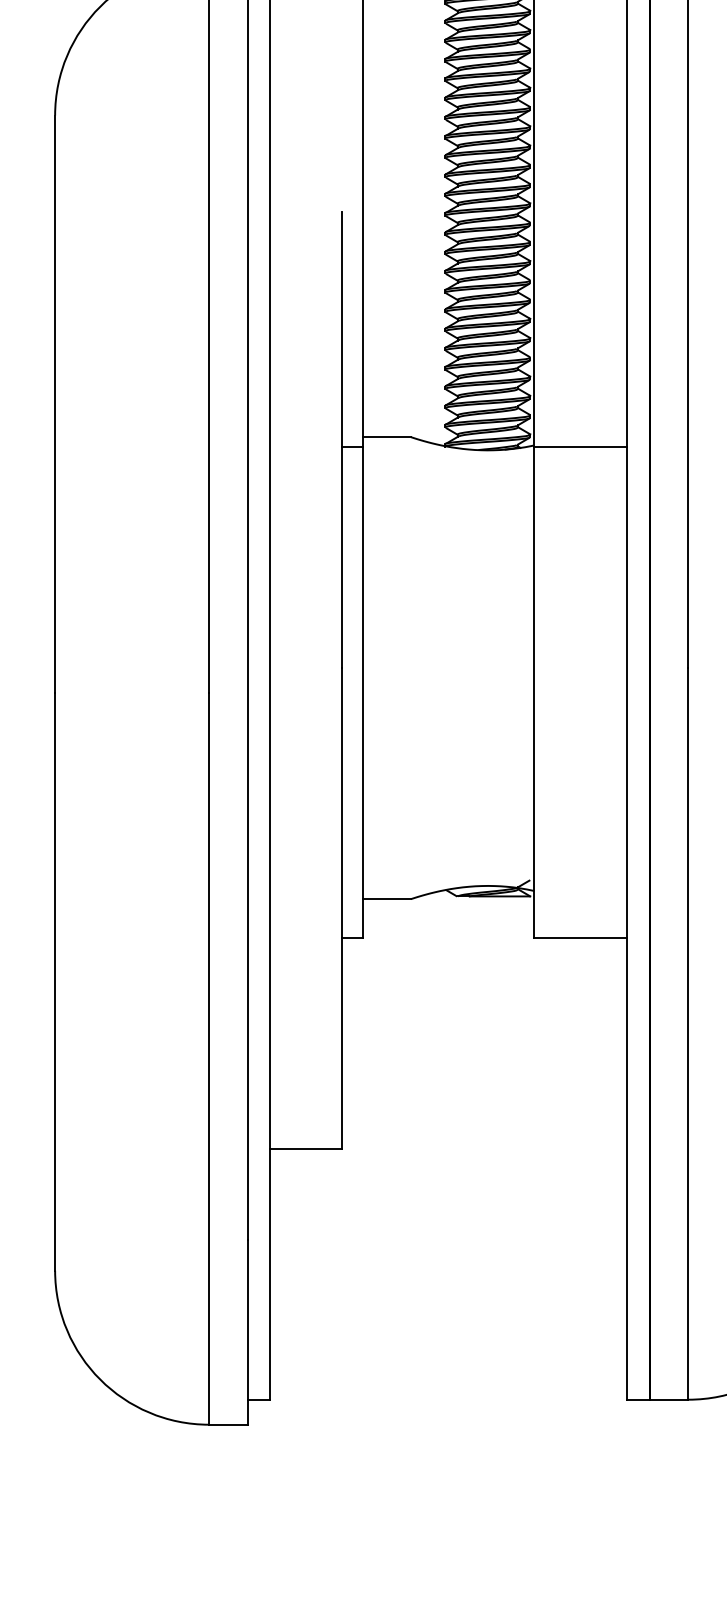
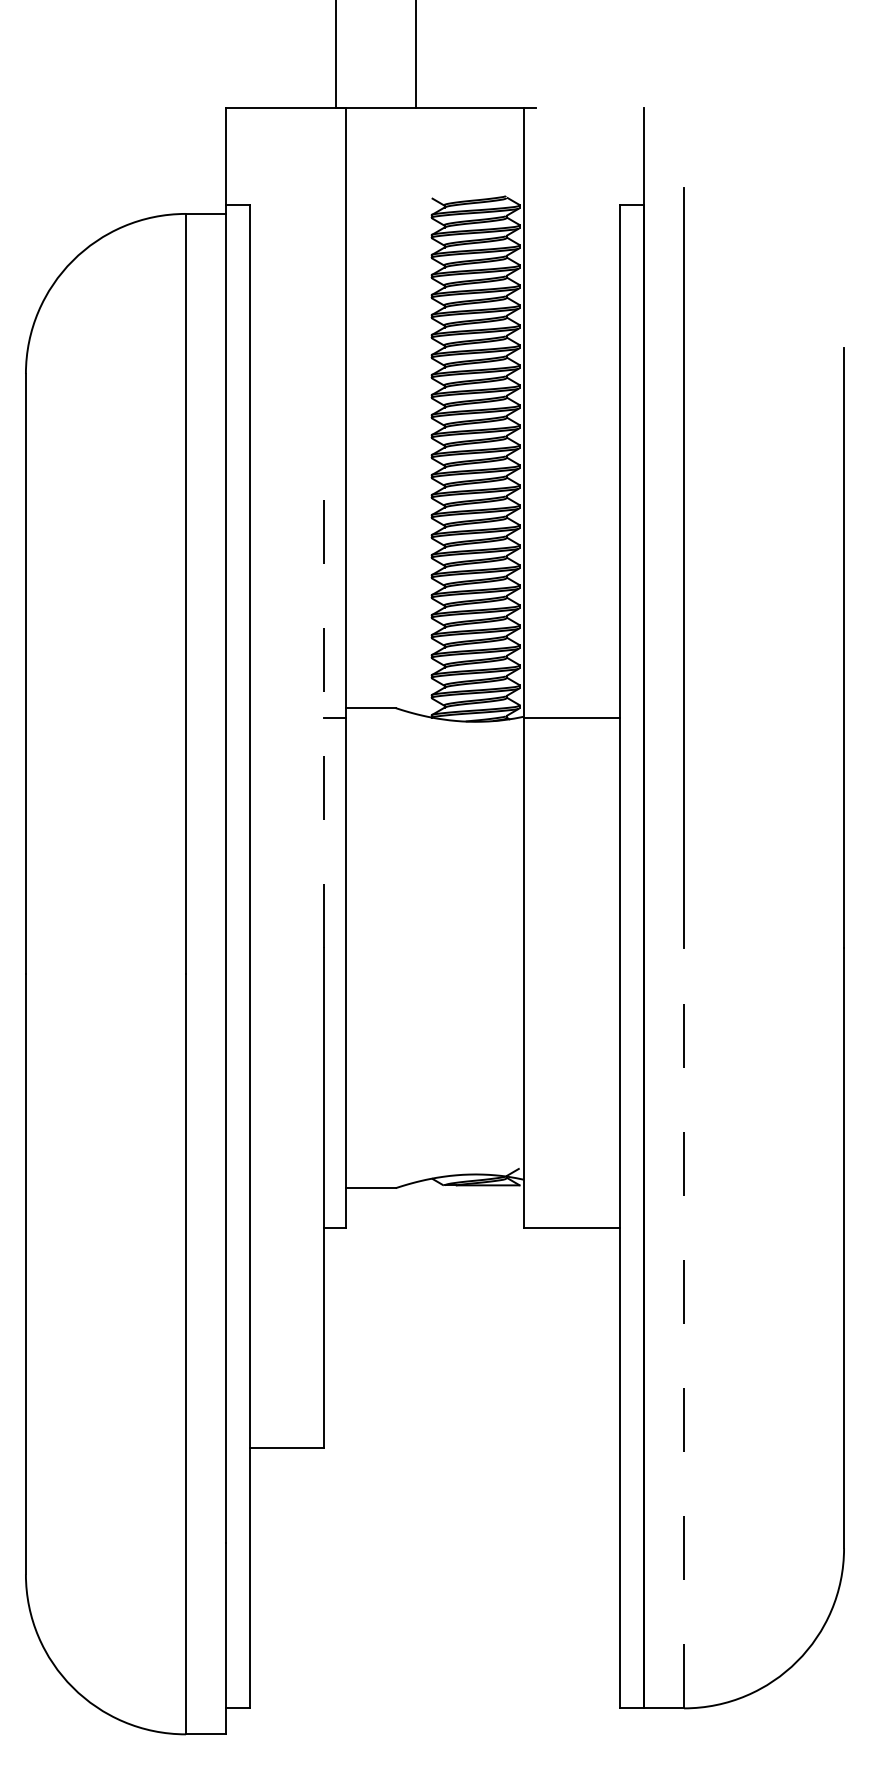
line: (341, 440) -> (323, 711), solid -> dashed
line: (688, 1033) -> (684, 1327), solid -> dashed

